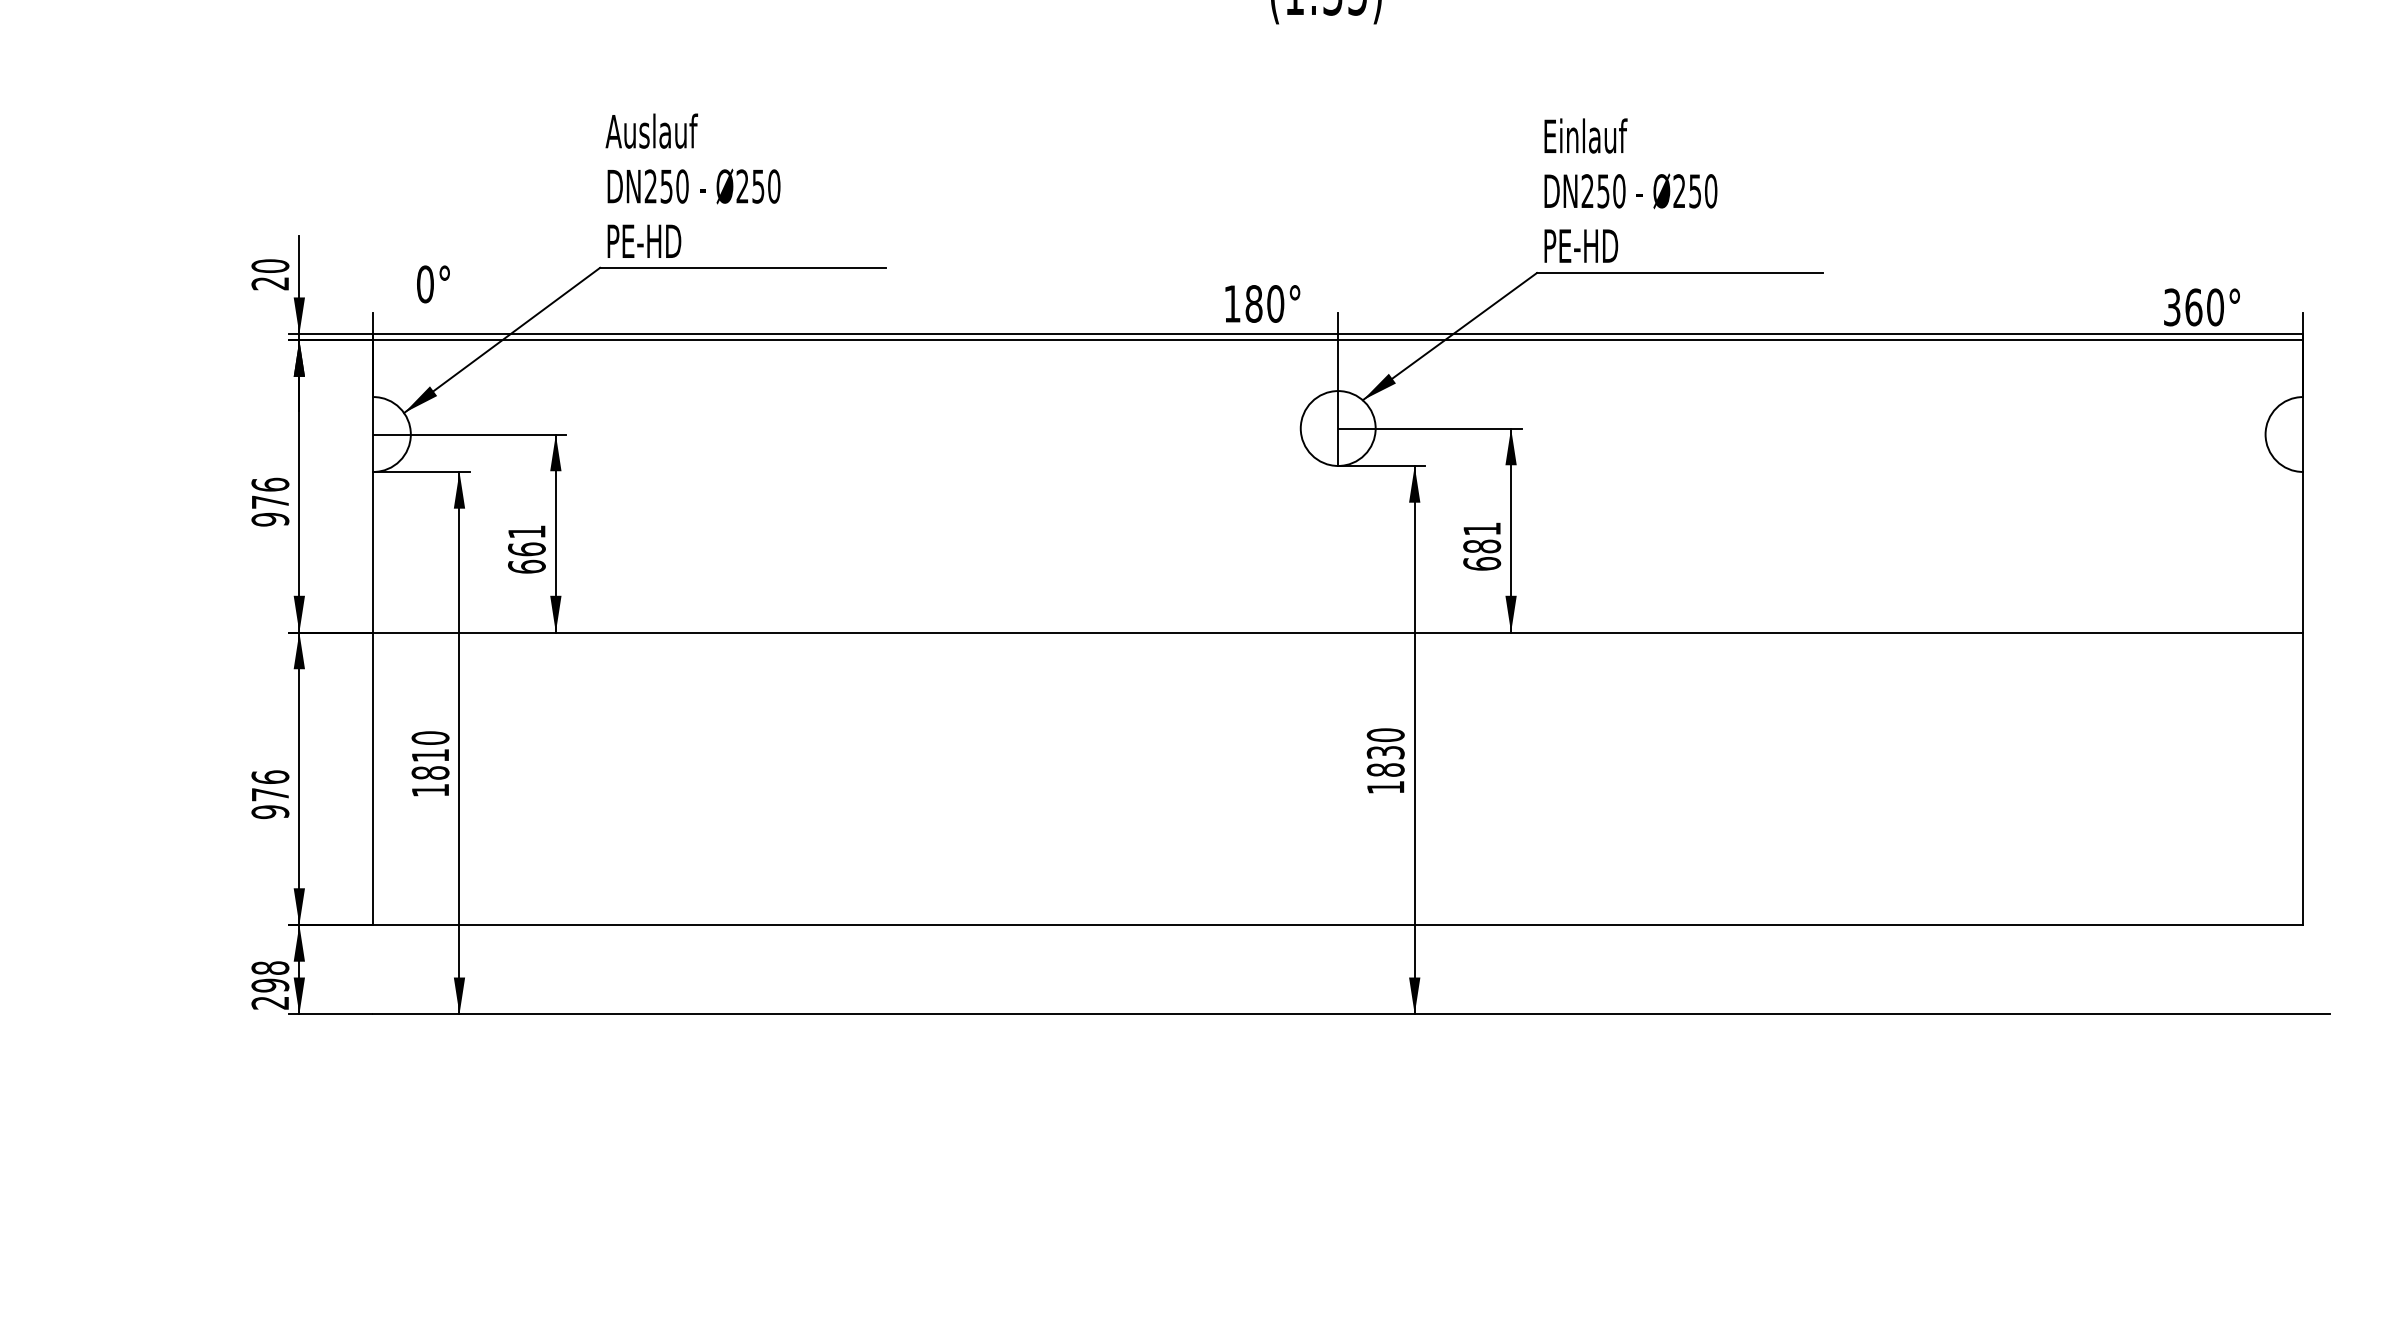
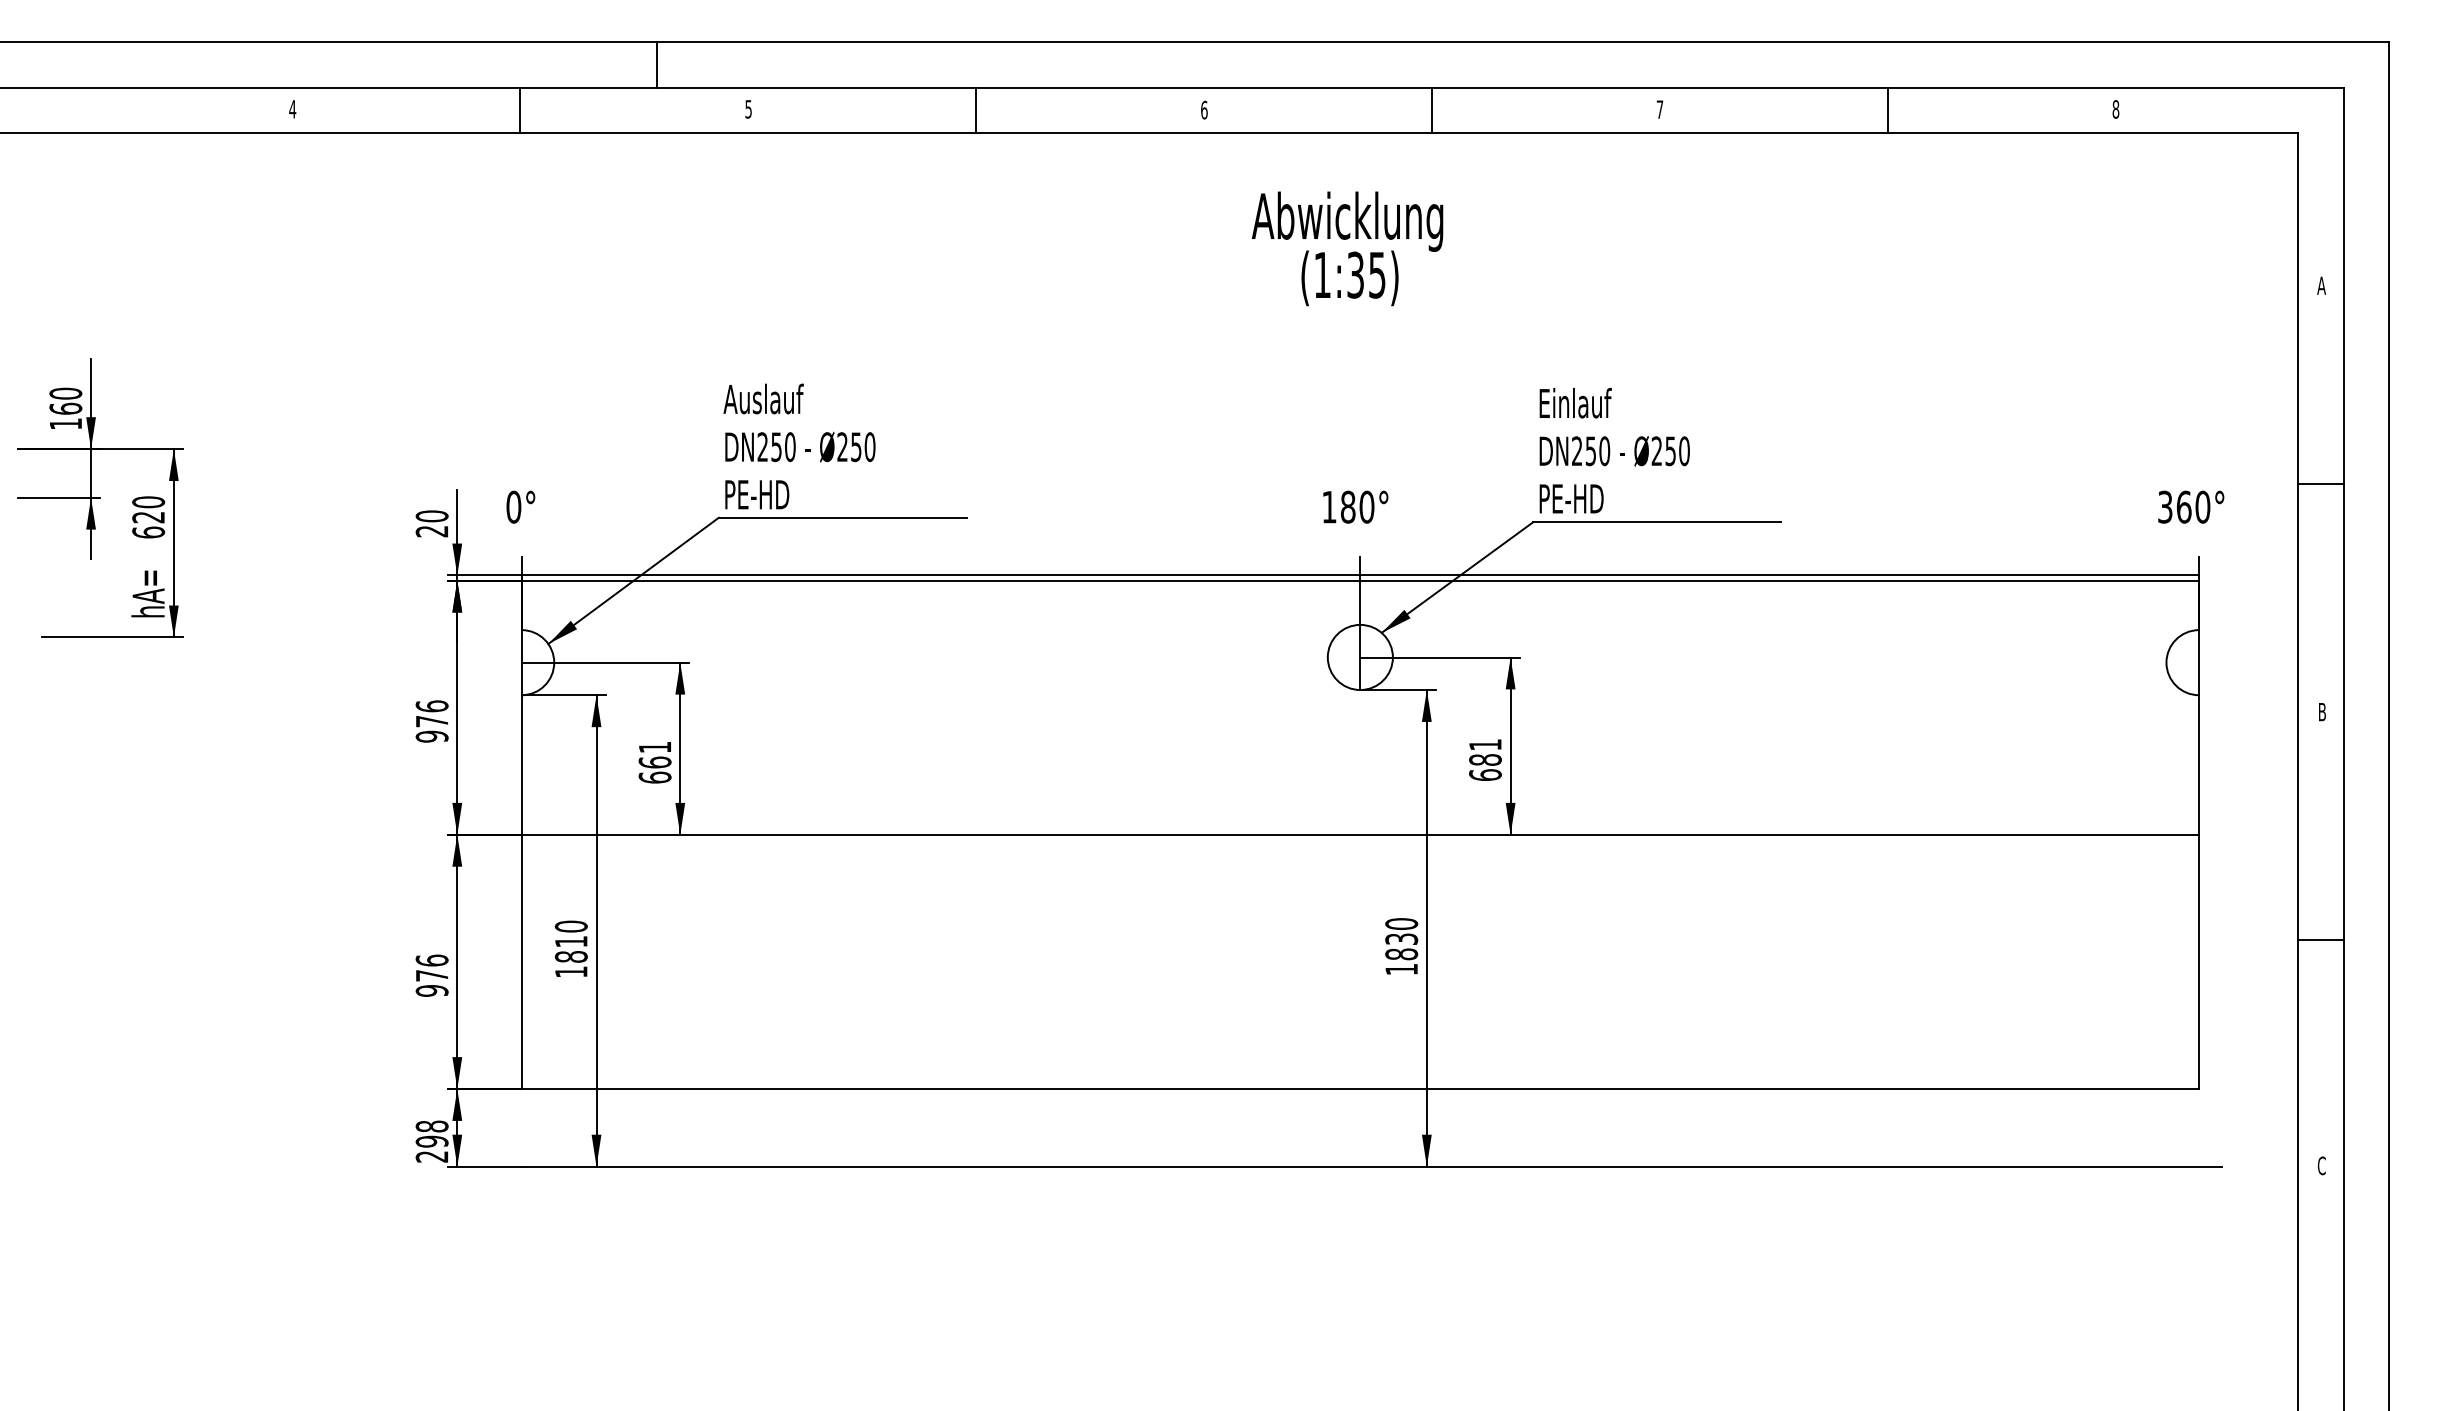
text: (433, 283) -> (520, 506), moved
text: (1262, 303) -> (1355, 506), moved
text: (2202, 306) -> (2191, 506), moved

